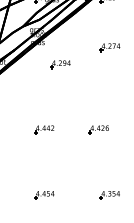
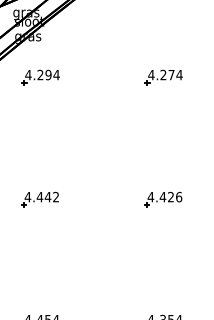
part: (109, 47) -> (162, 77), moved
part: (60, 64) -> (40, 77), moved
part: (98, 129) -> (162, 199), moved

